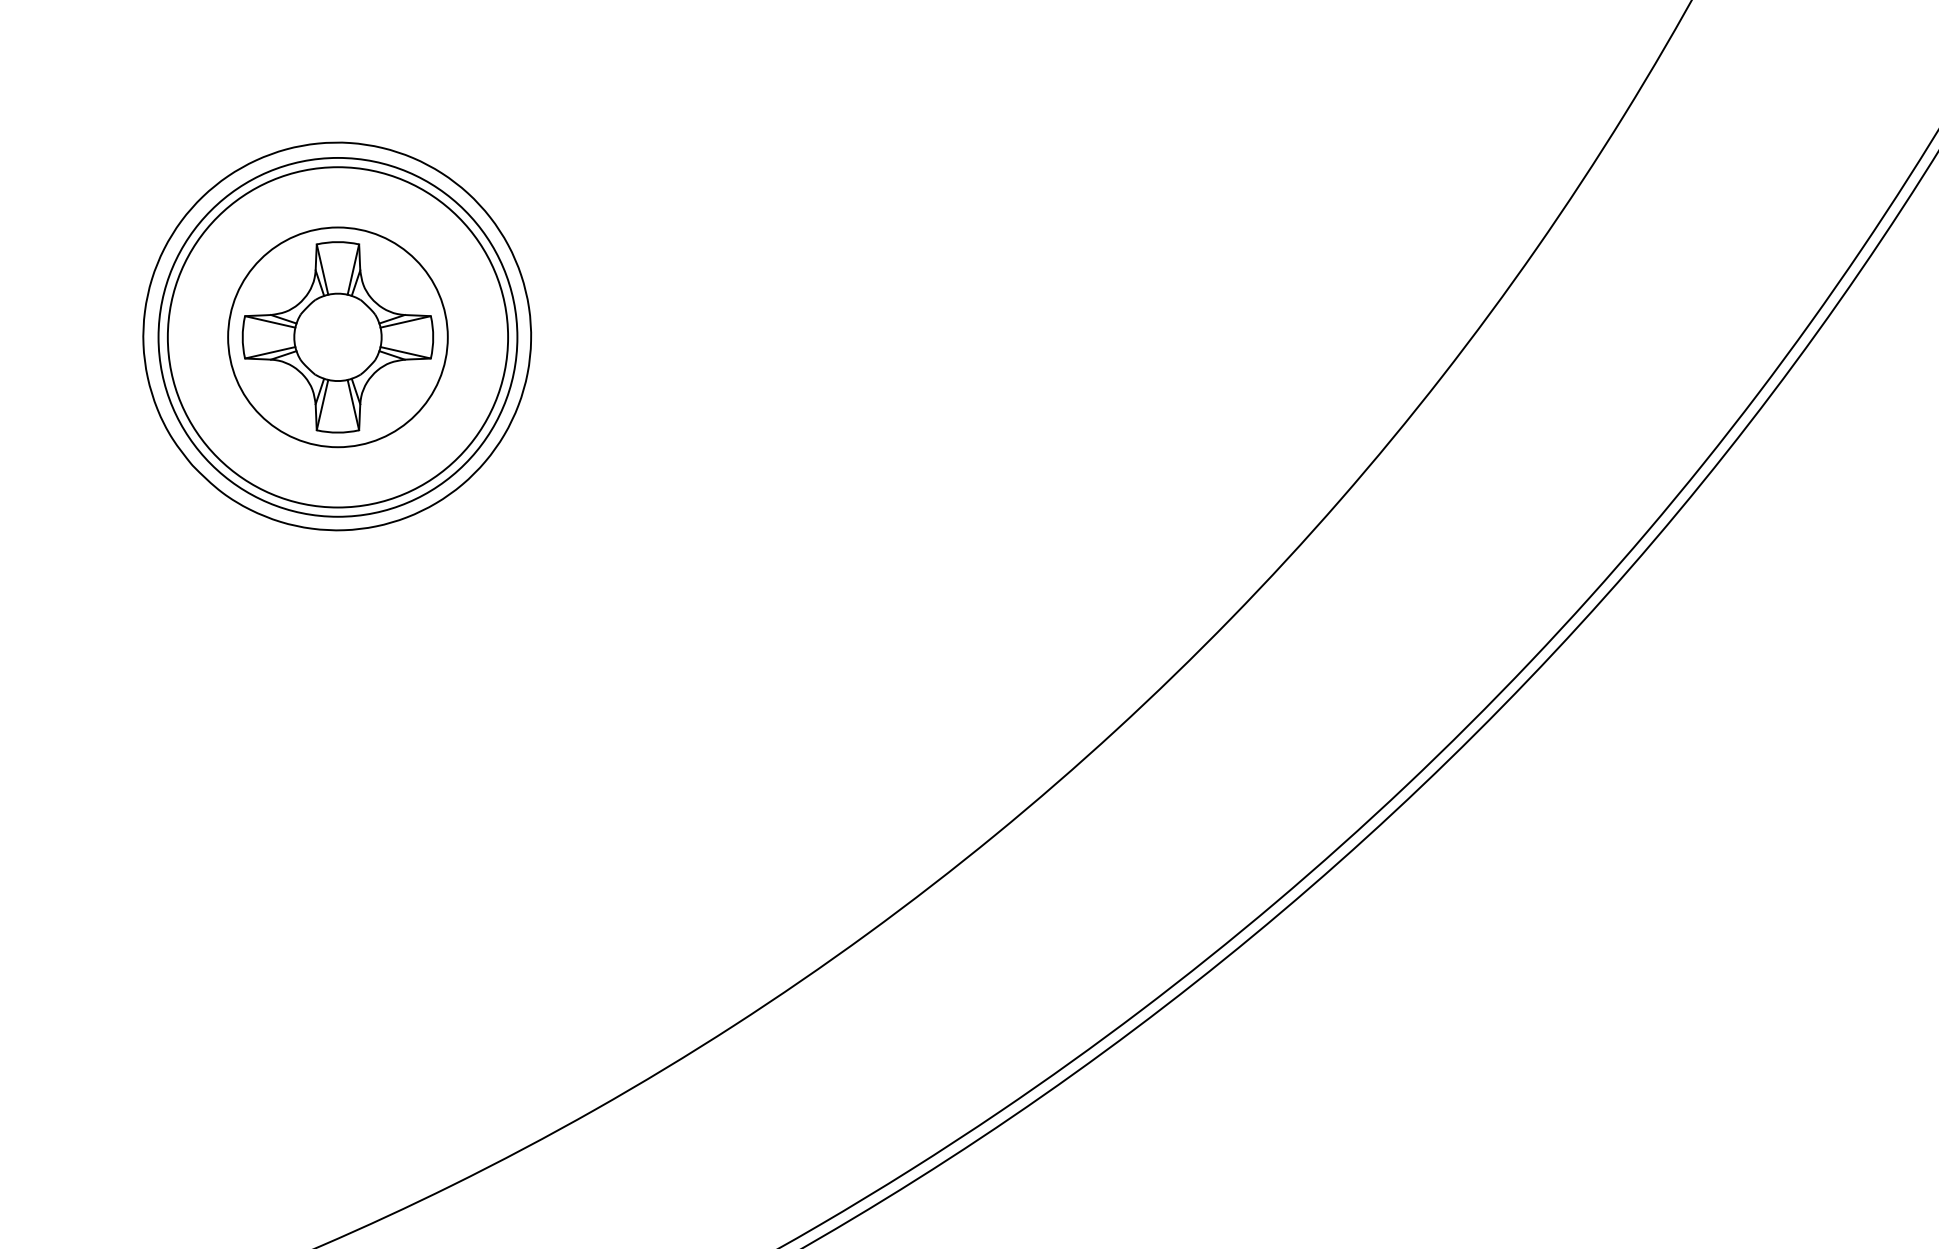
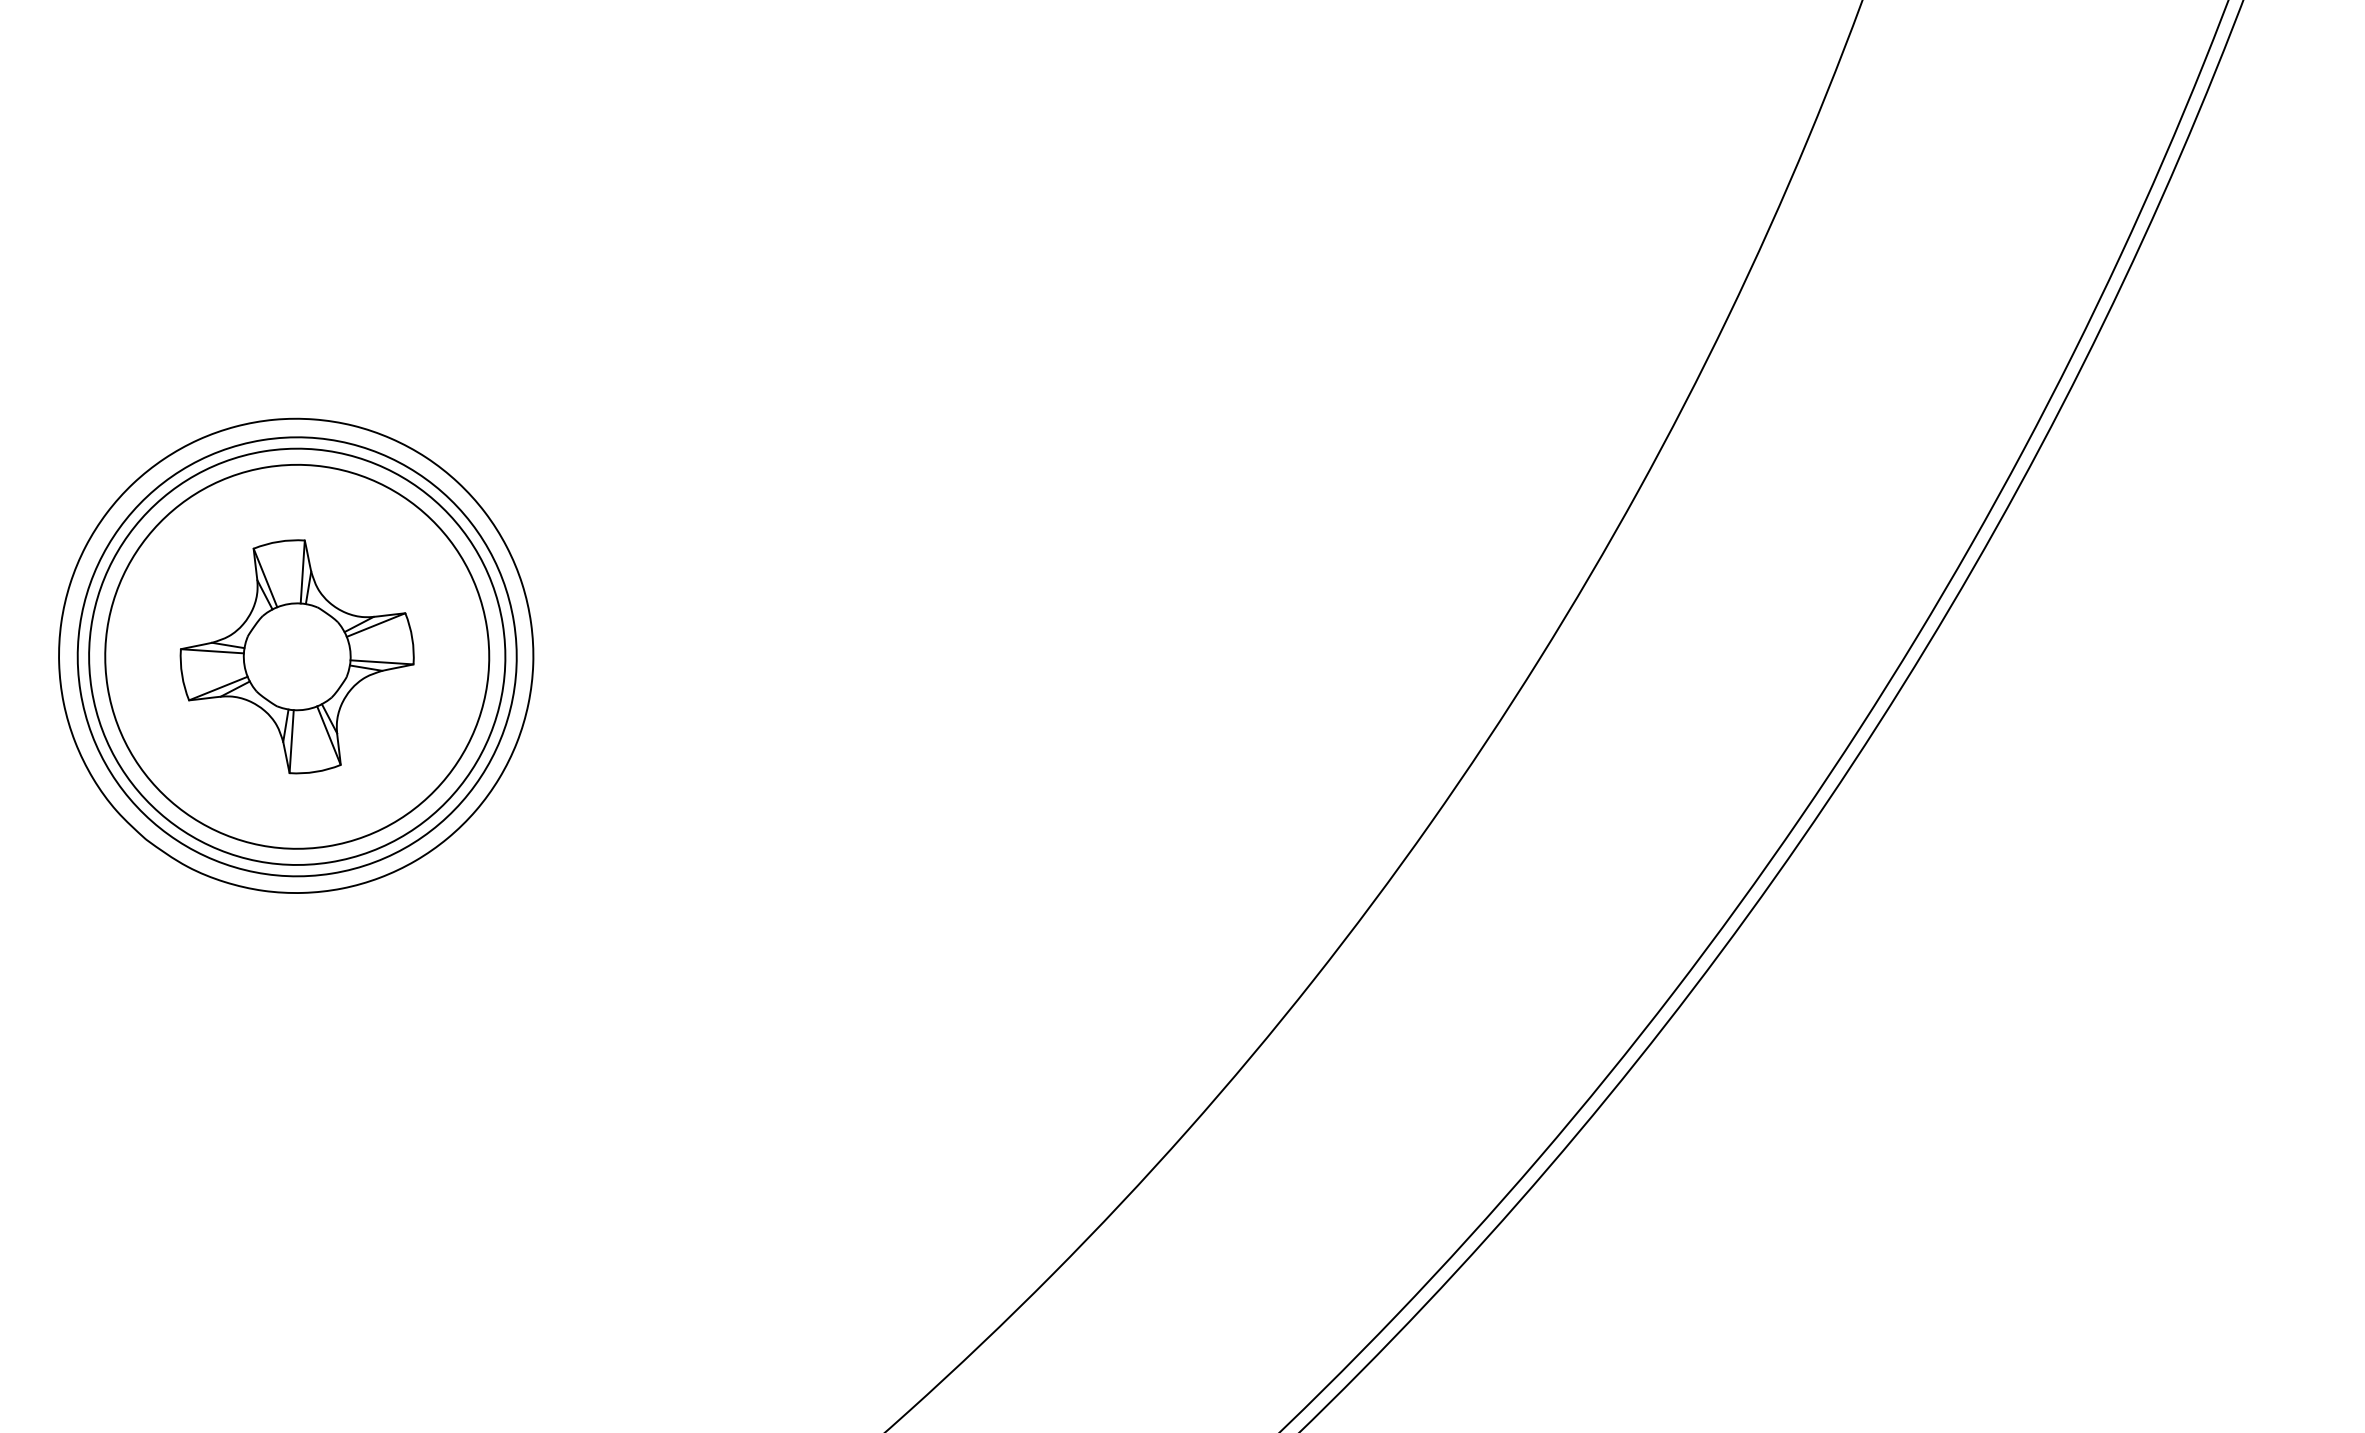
circle: (337, 337) -> (296, 657), size x1.43

